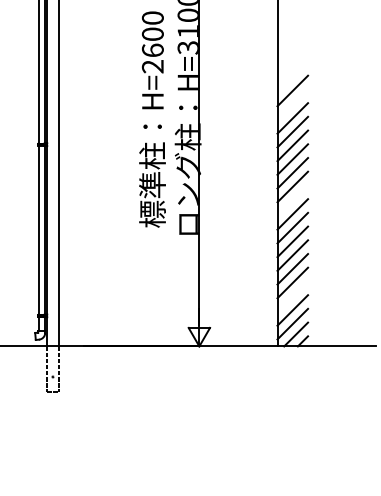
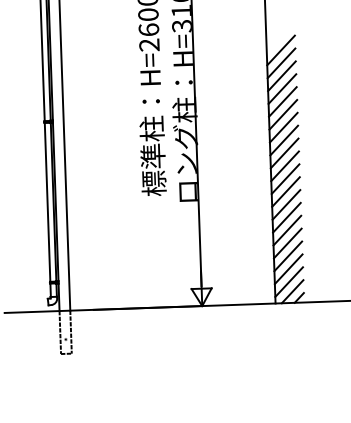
line: (292, 77) -> (280, 50), added
line: (292, 104) -> (281, 76), added
line: (292, 200) -> (284, 166), added
line: (292, 296) -> (287, 256), added

